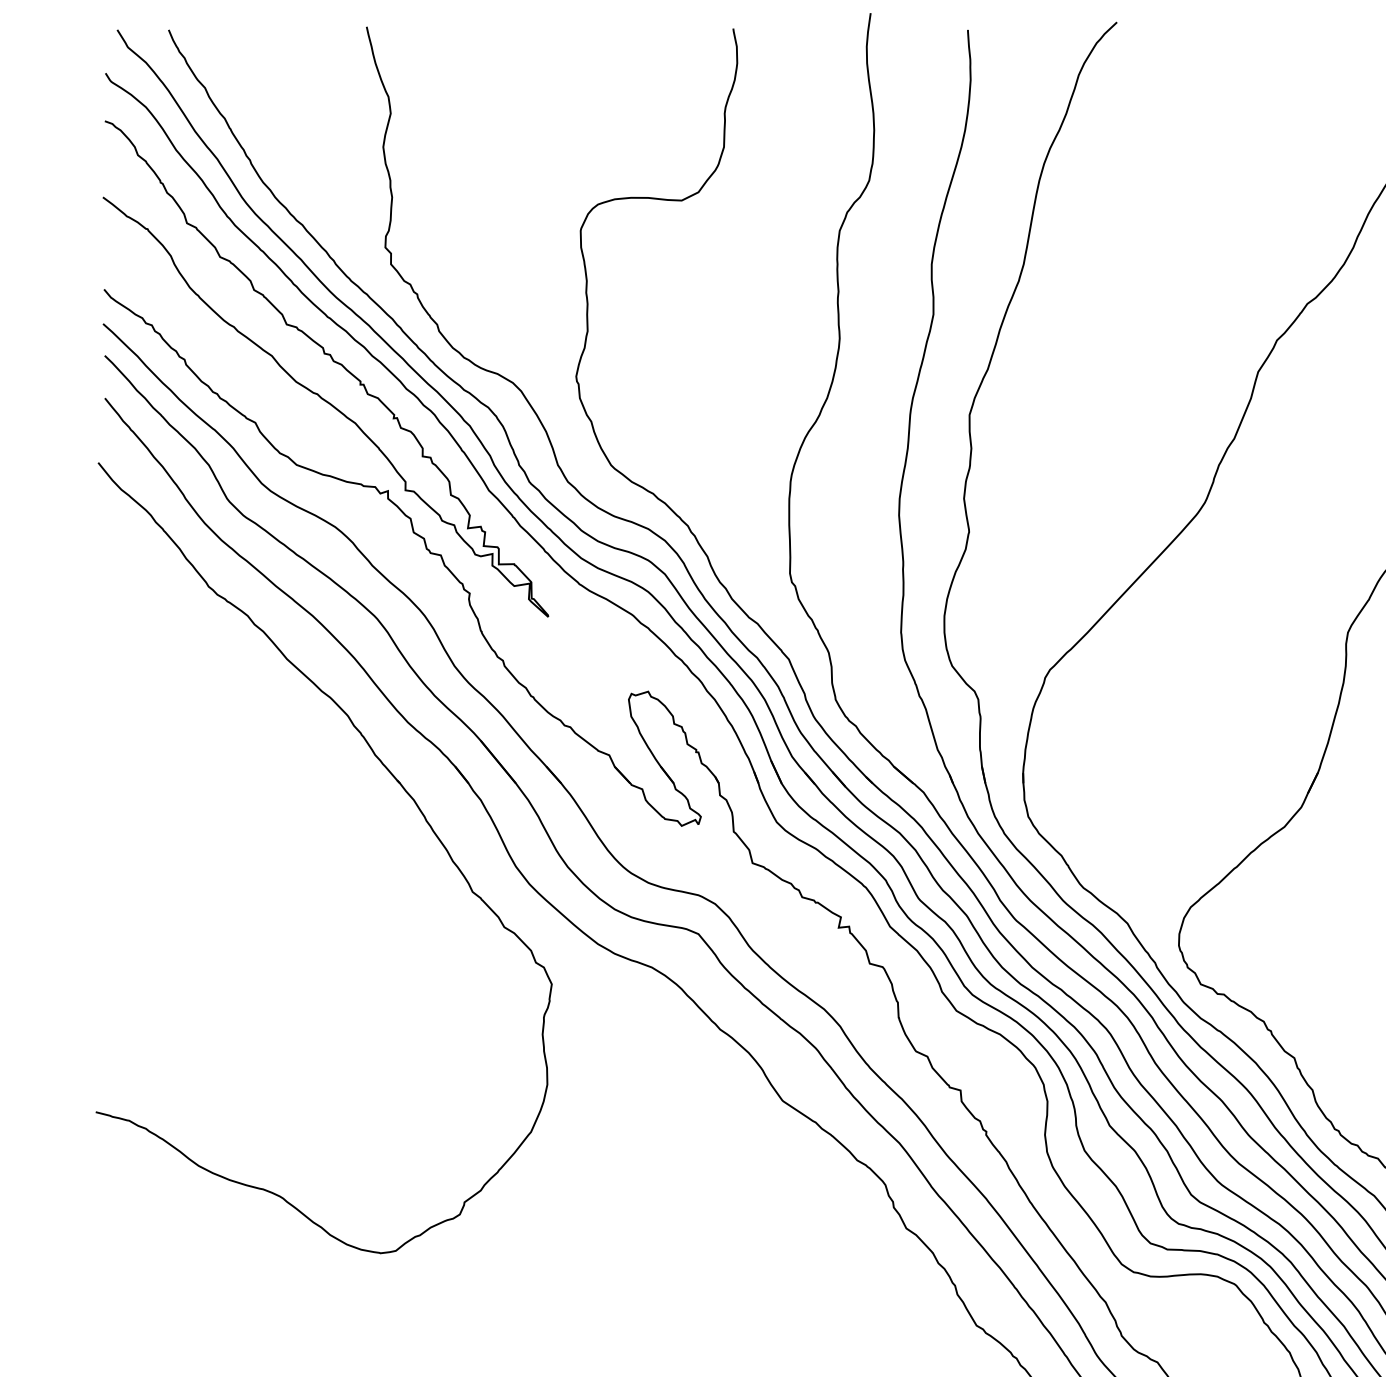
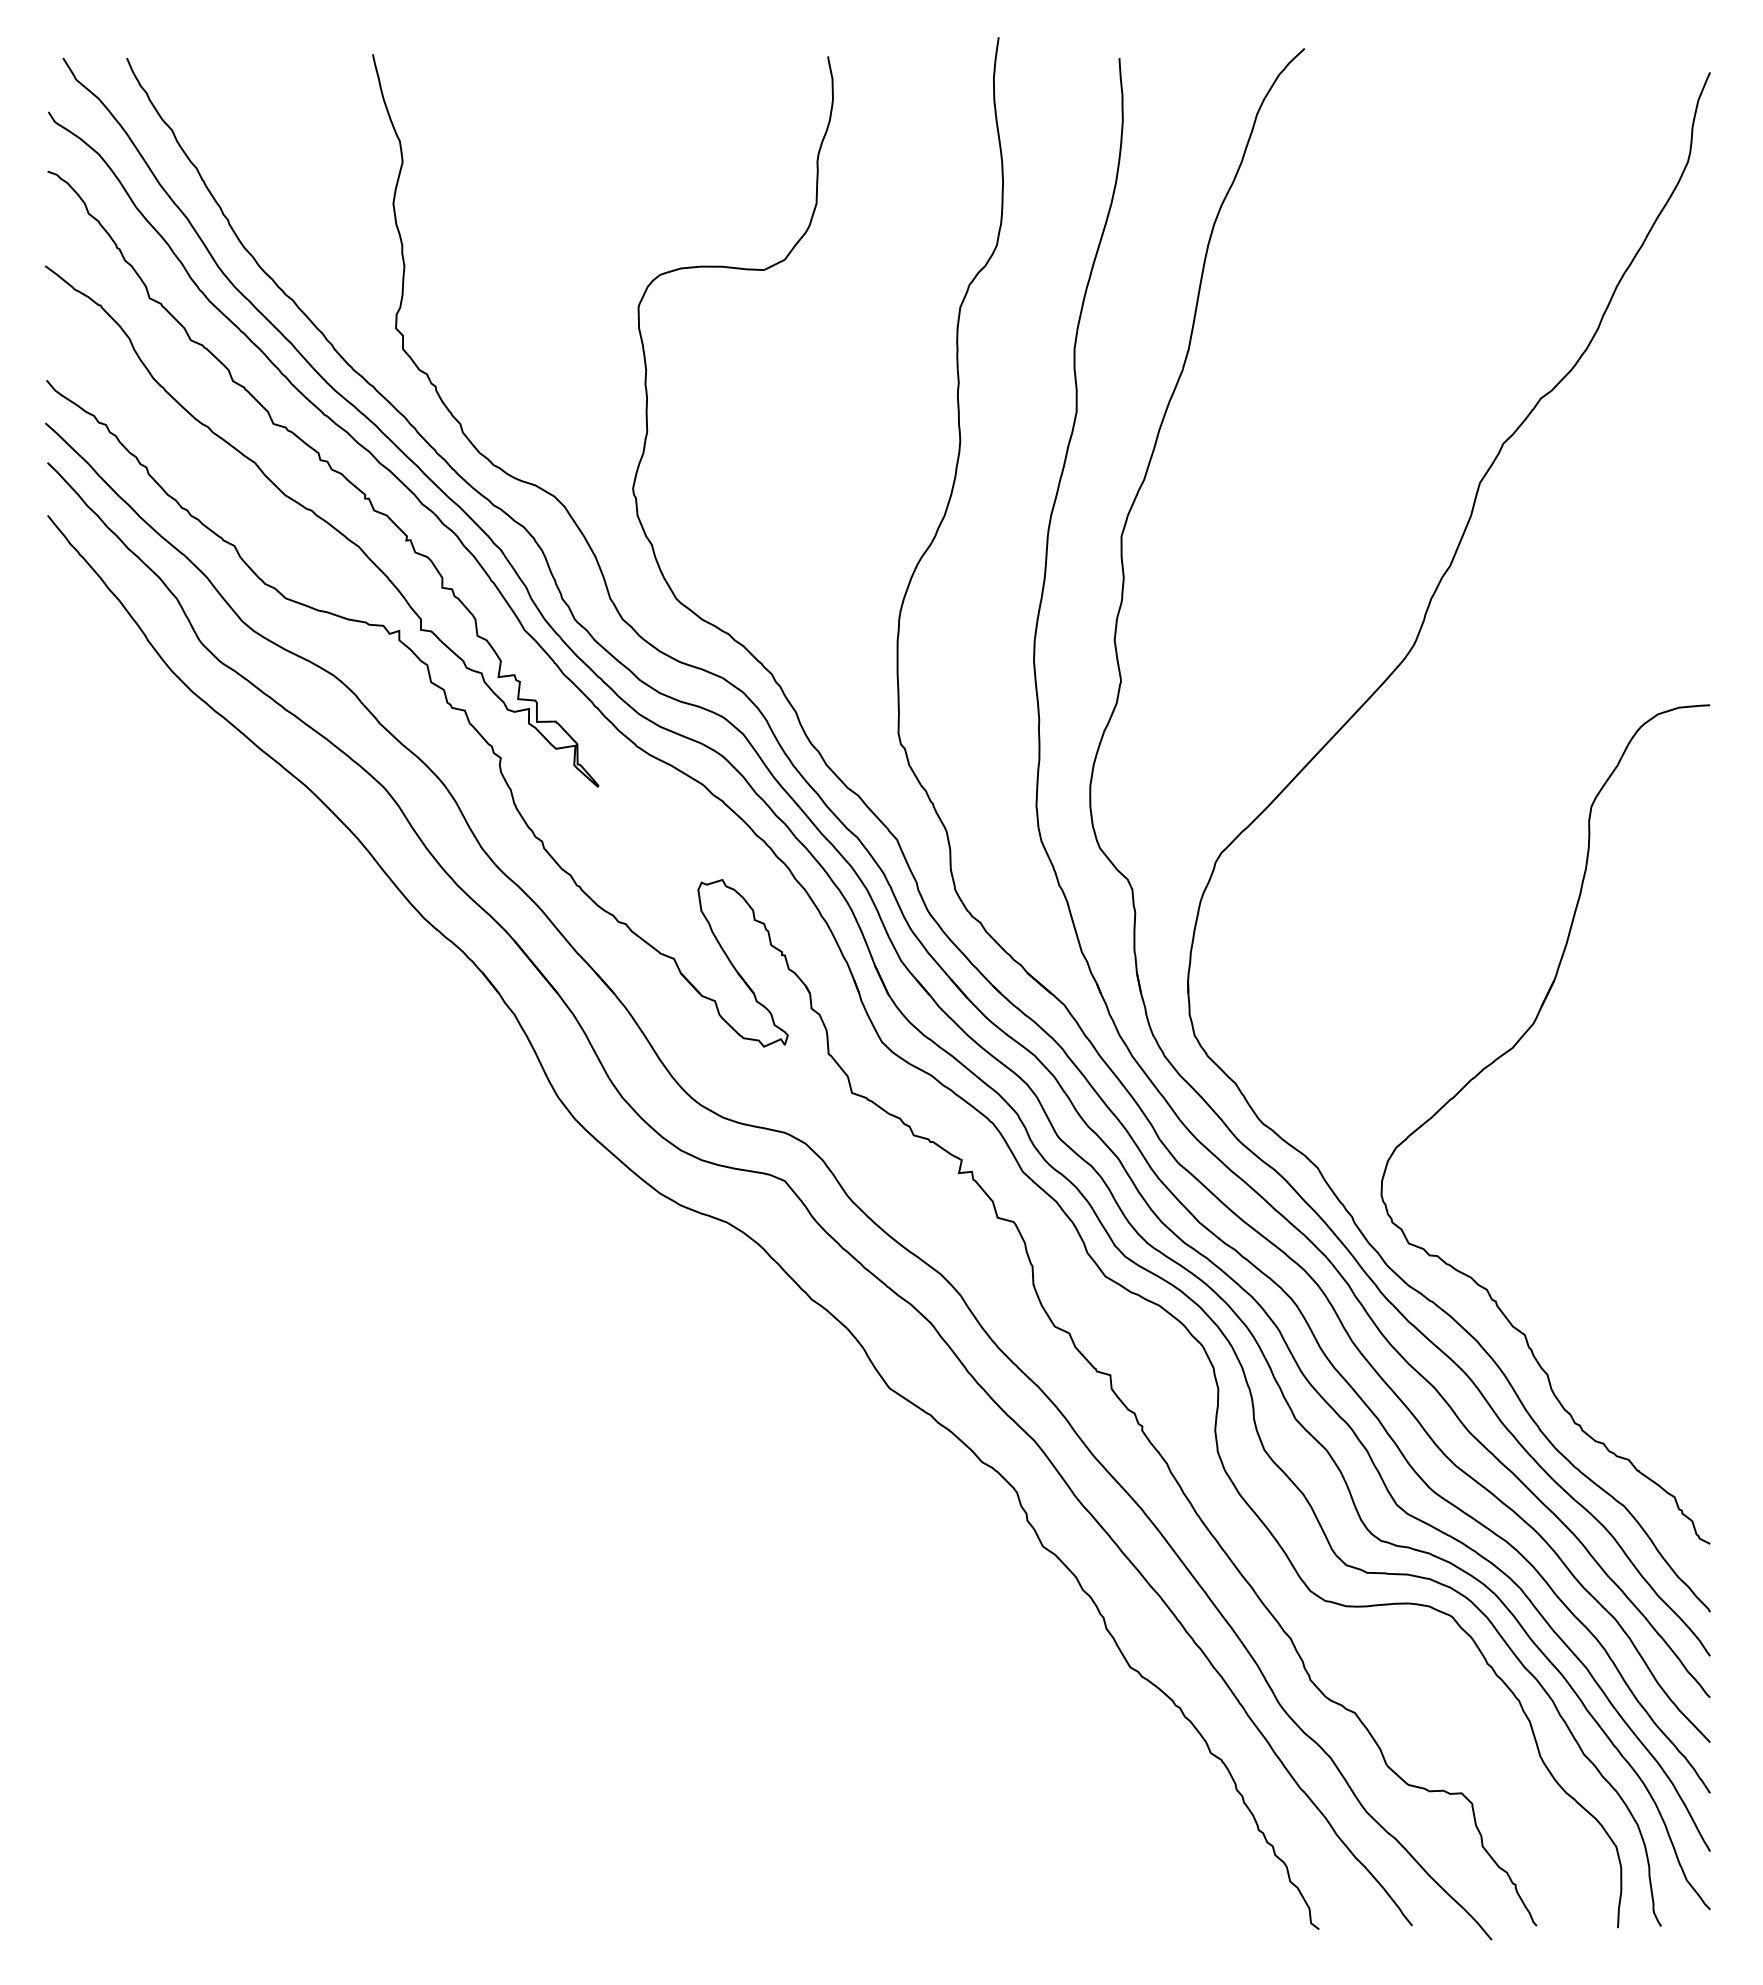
part: (406, 793) -> (422, 1006), removed

